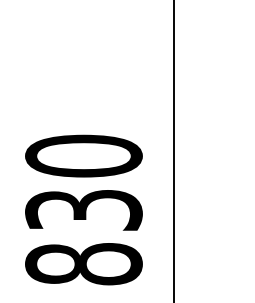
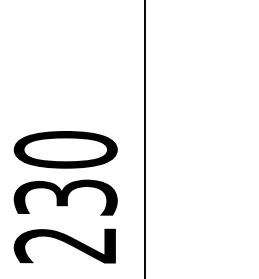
text: (83, 263) -> (65, 244), 830 -> 230

